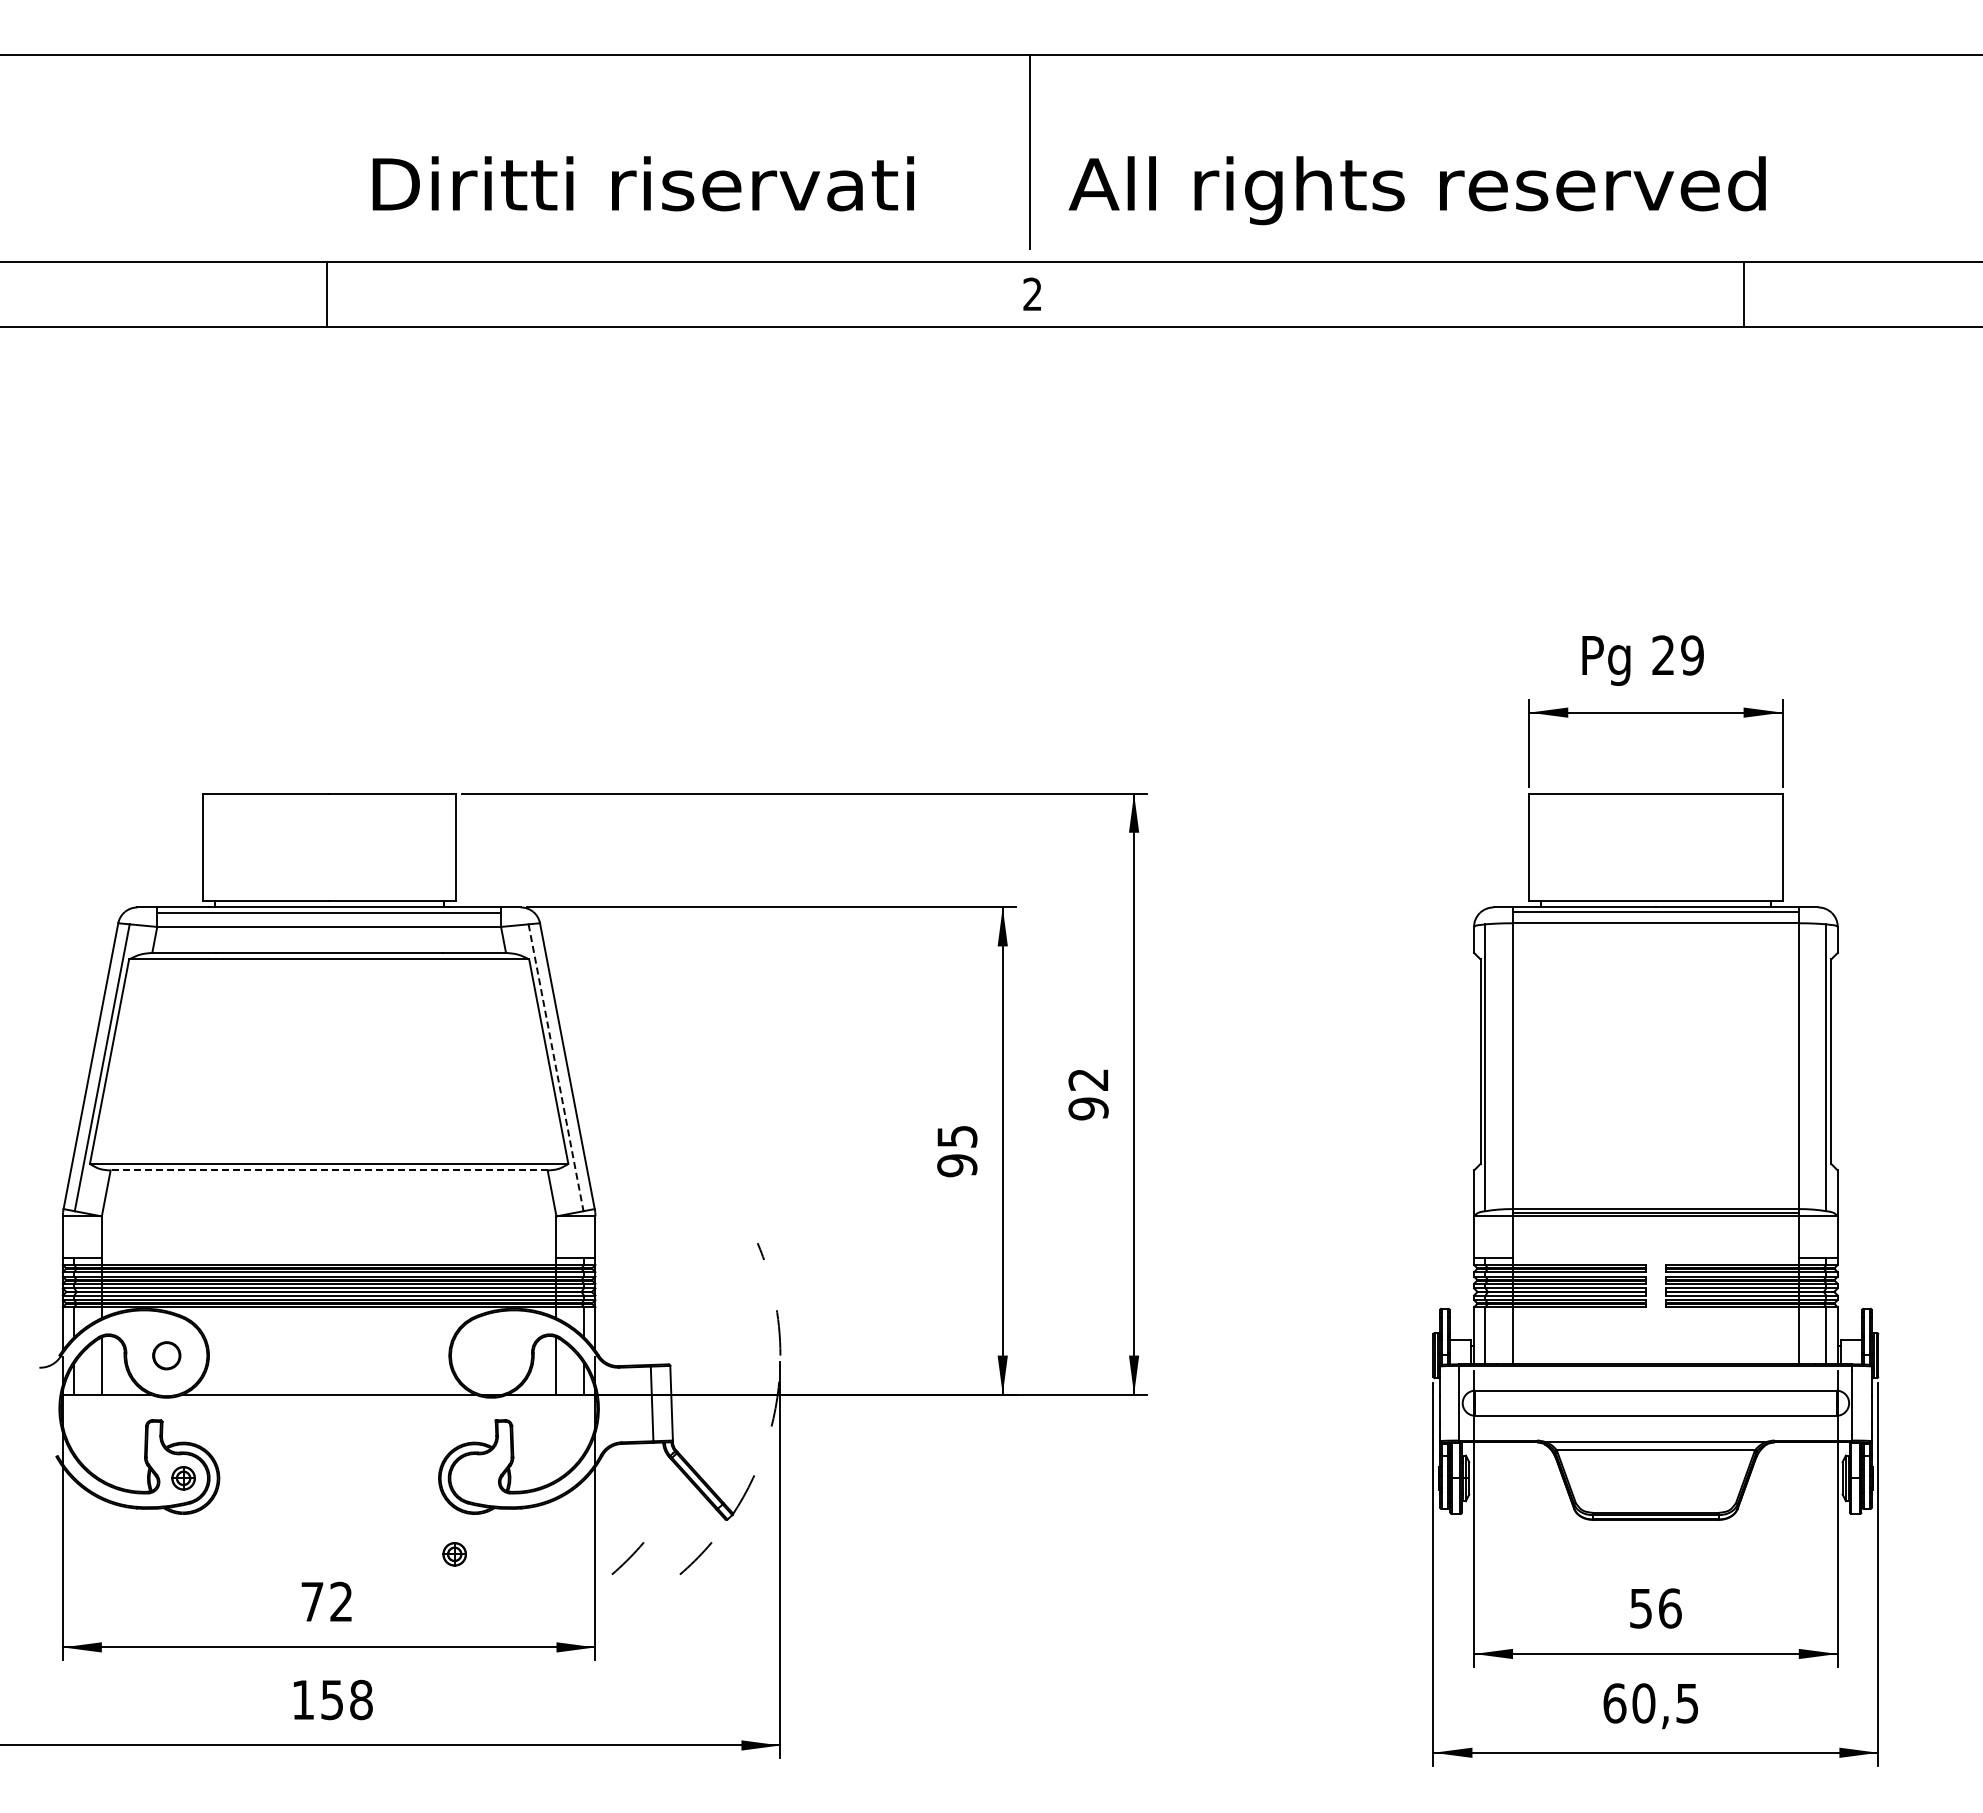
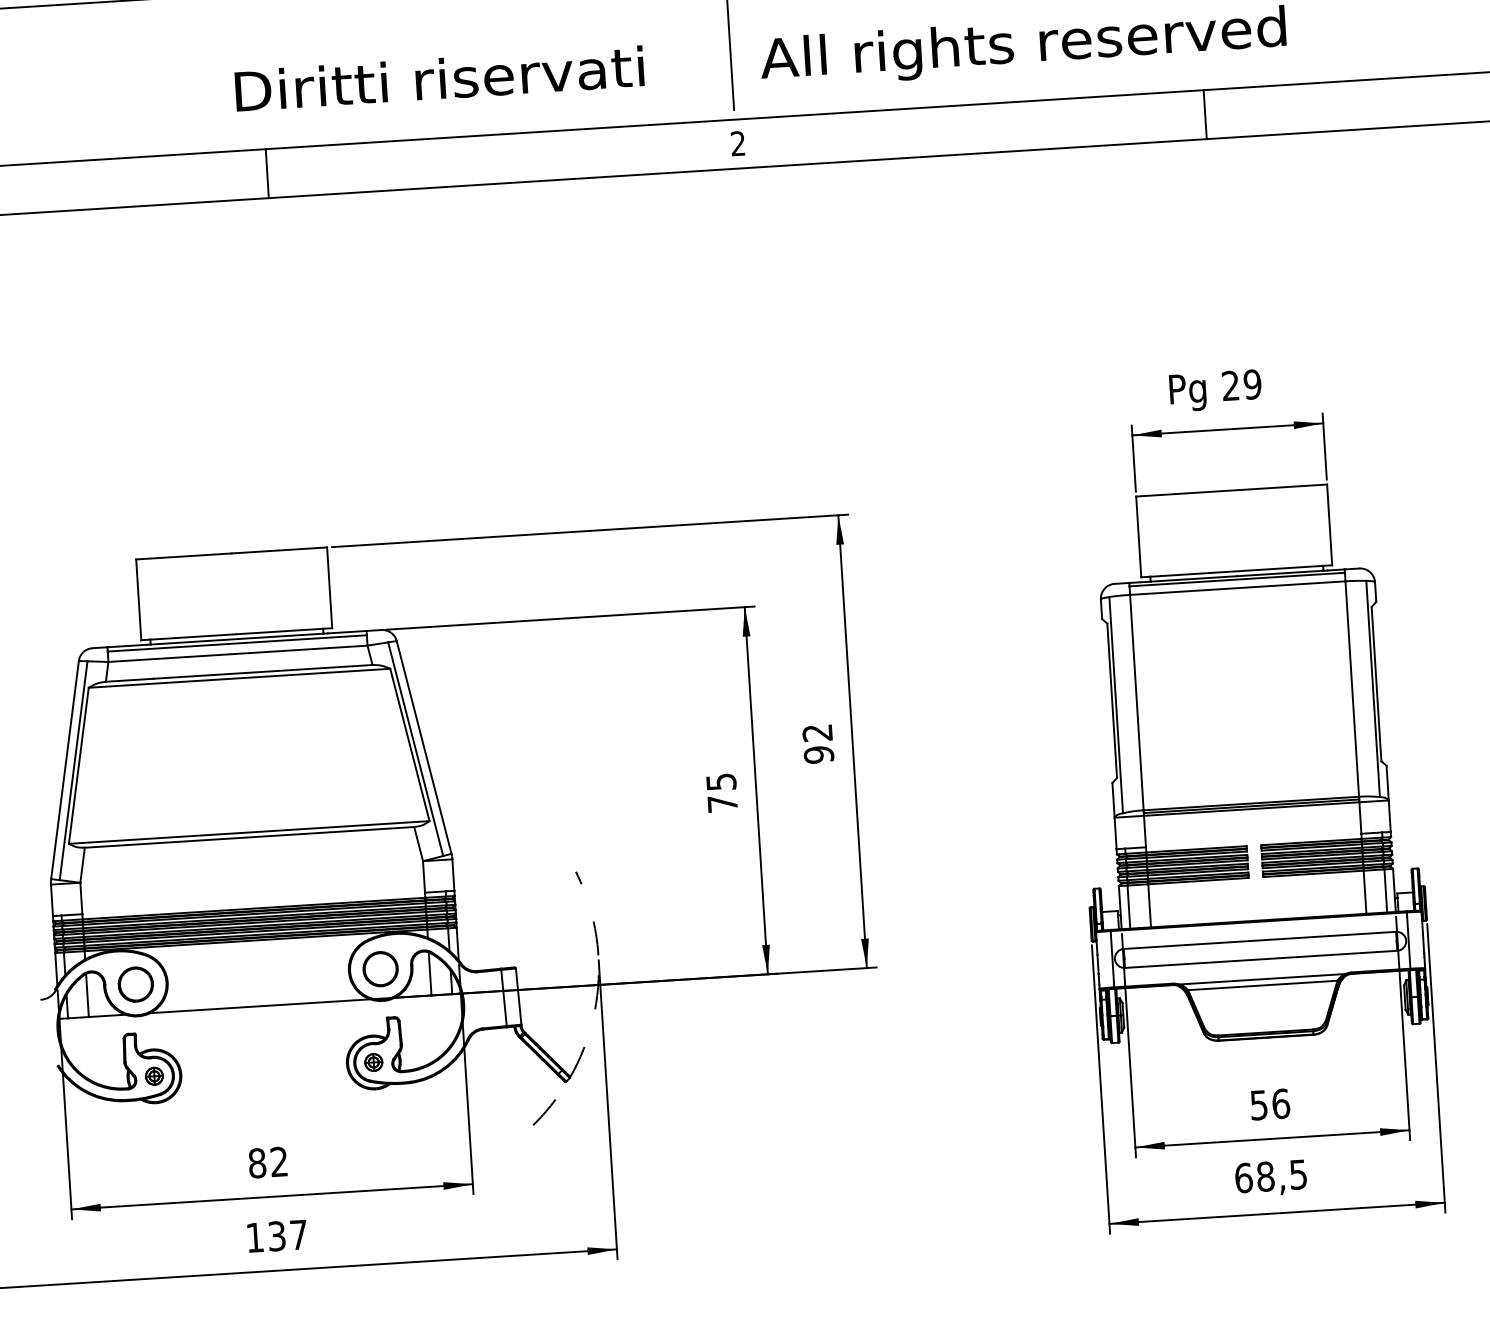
line: (326, 294) -> (267, 173), moved
line: (1744, 294) -> (1205, 114), moved
line: (556, 1068) -> (416, 749), dashed -> solid
text: (957, 1165) -> (722, 803), 95 -> 75
line: (329, 1170) -> (249, 837), dashed -> solid
part: (166, 1355) -> (135, 984), size x1.67
part: (491, 1355) -> (380, 969), added
part: (454, 1554) -> (373, 1062), moved
line: (627, 1558) -> (492, 1115), removed
text: (312, 1601) -> (257, 1163), 72 -> 82
text: (346, 1699) -> (287, 1235), 158 -> 137
text: (1643, 1703) -> (1265, 1176), 60,5 -> 68,5

